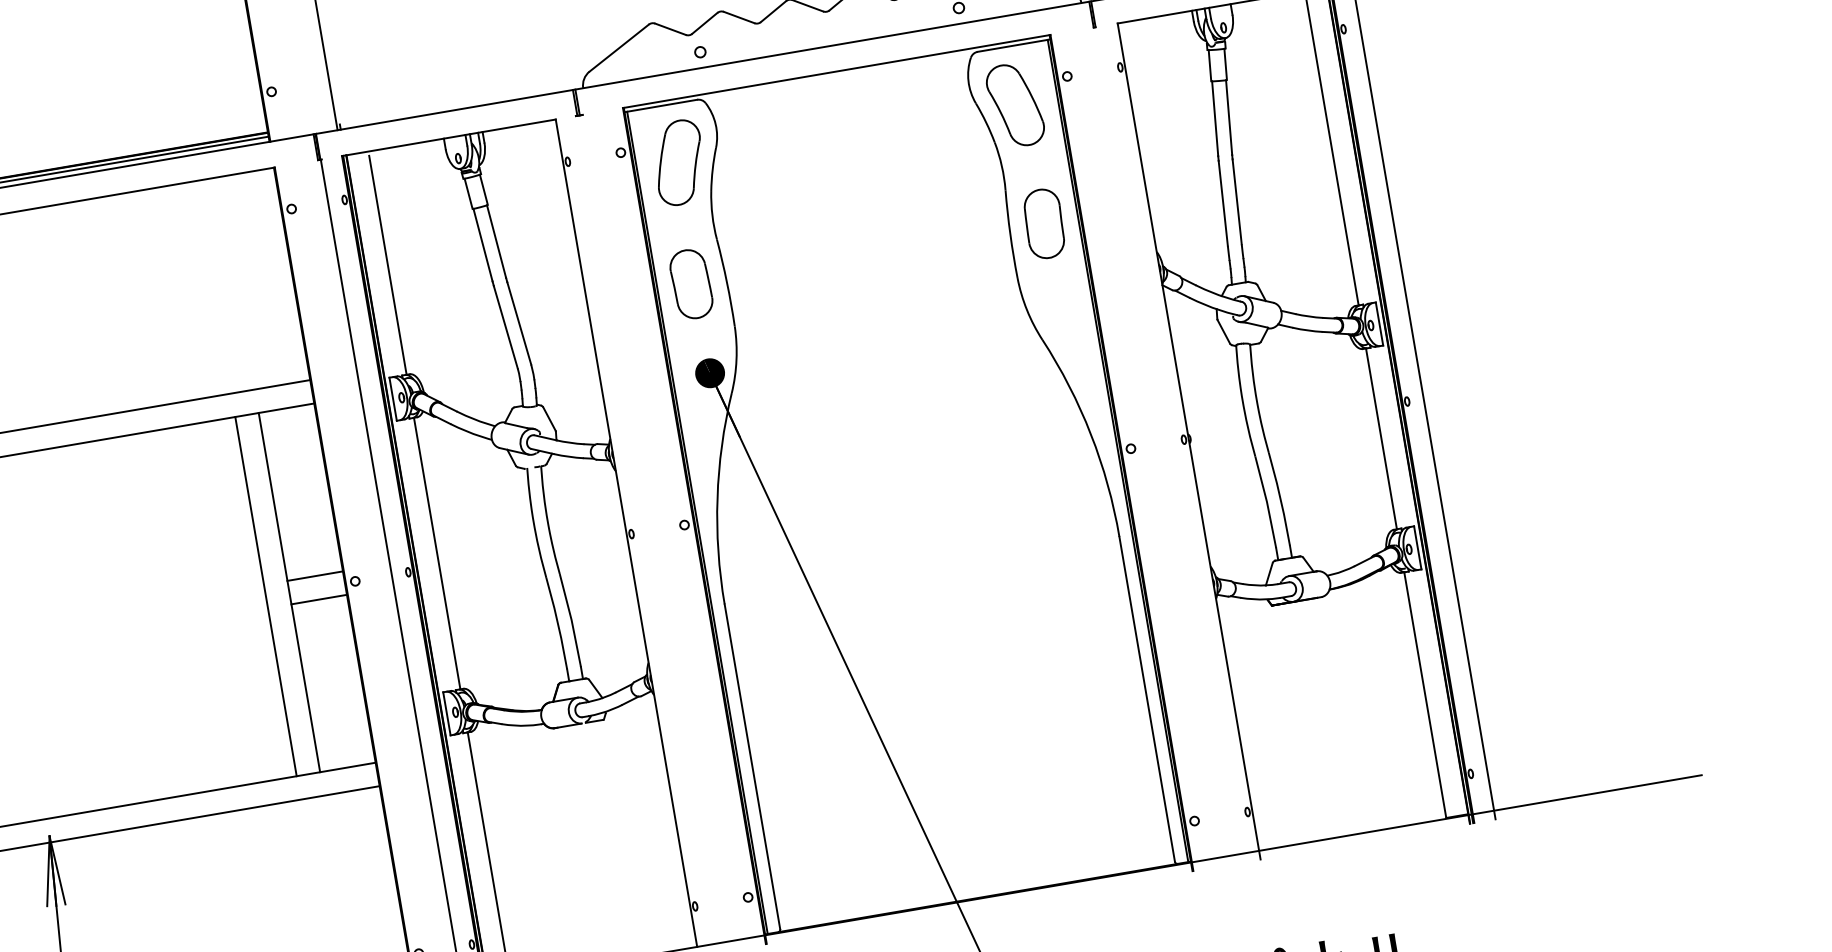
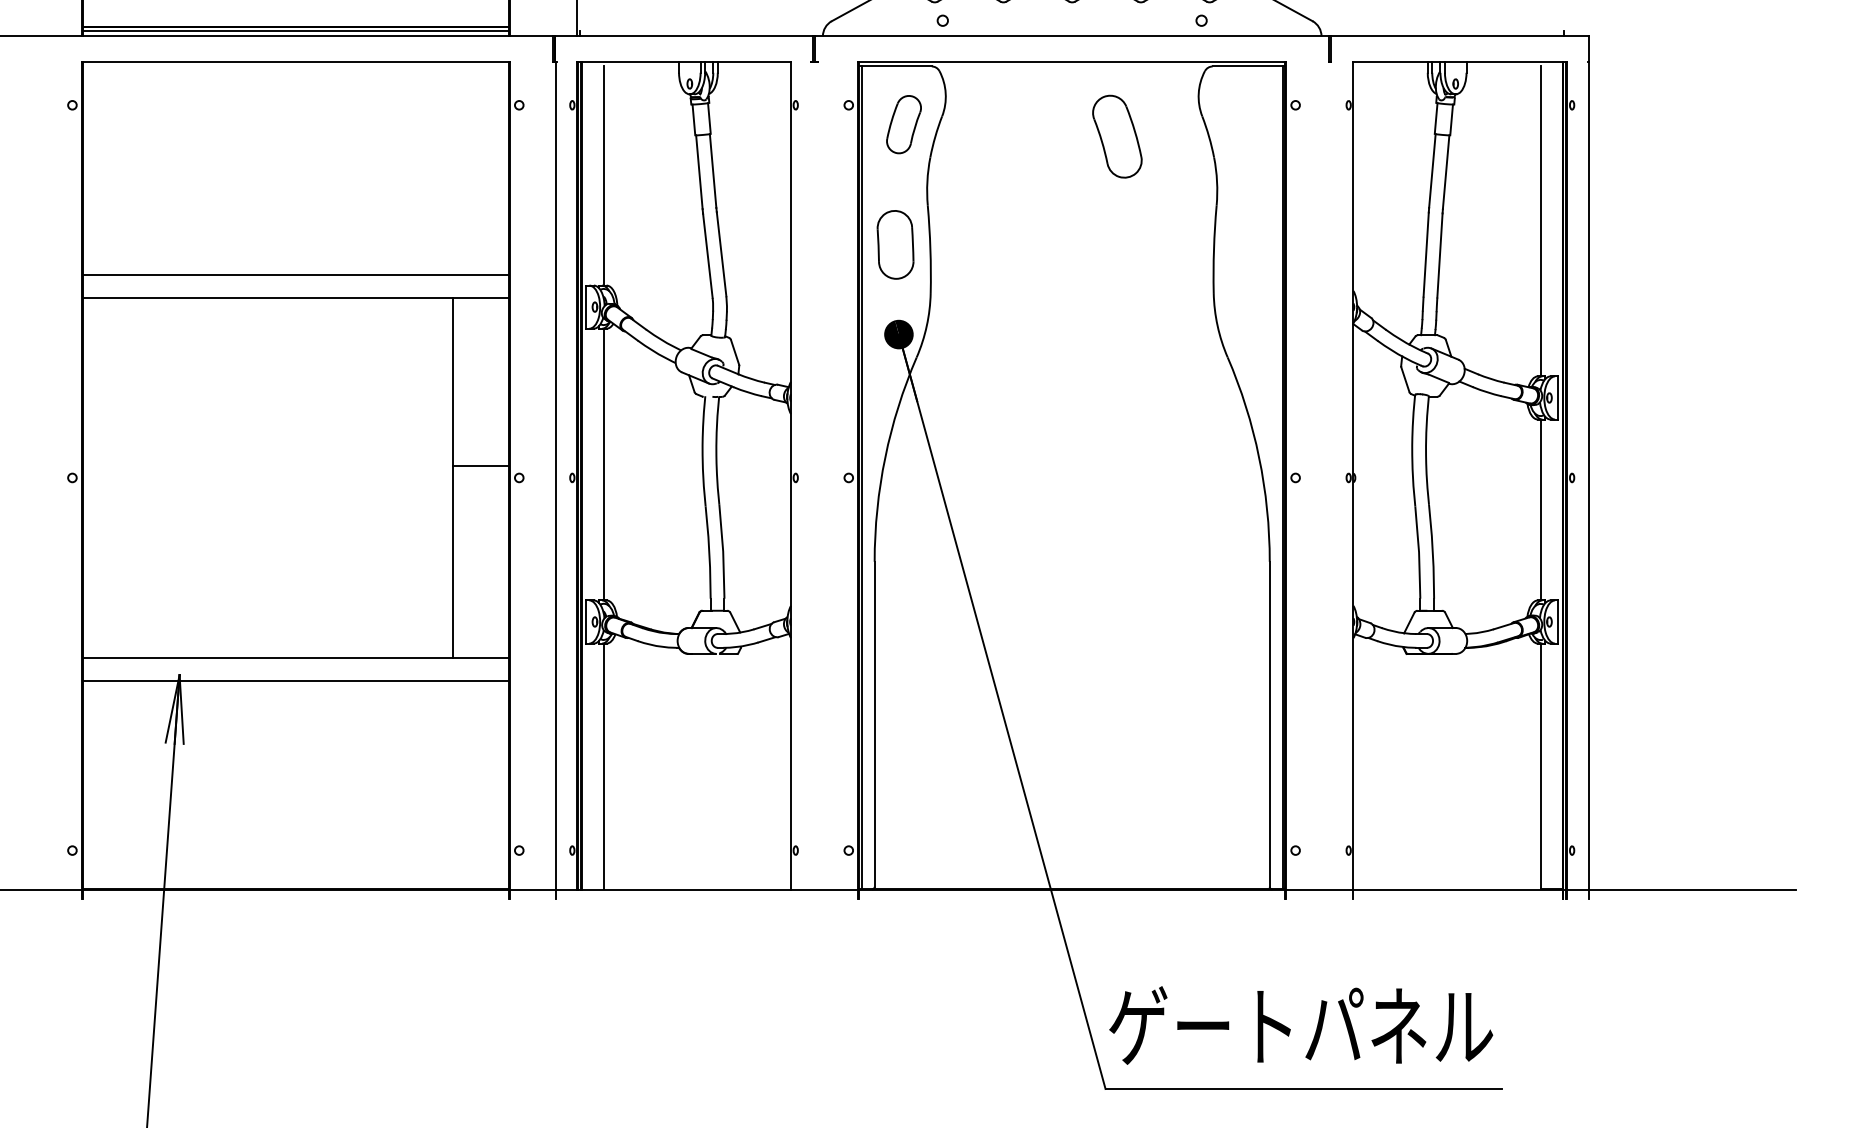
part: (1015, 105) -> (1117, 136), moved
part: (678, 162) -> (903, 124), size x0.7
part: (1044, 223) -> (1248, 244), removed
line: (265, 596) -> (429, 477), removed
line: (318, 599) -> (480, 489), removed

